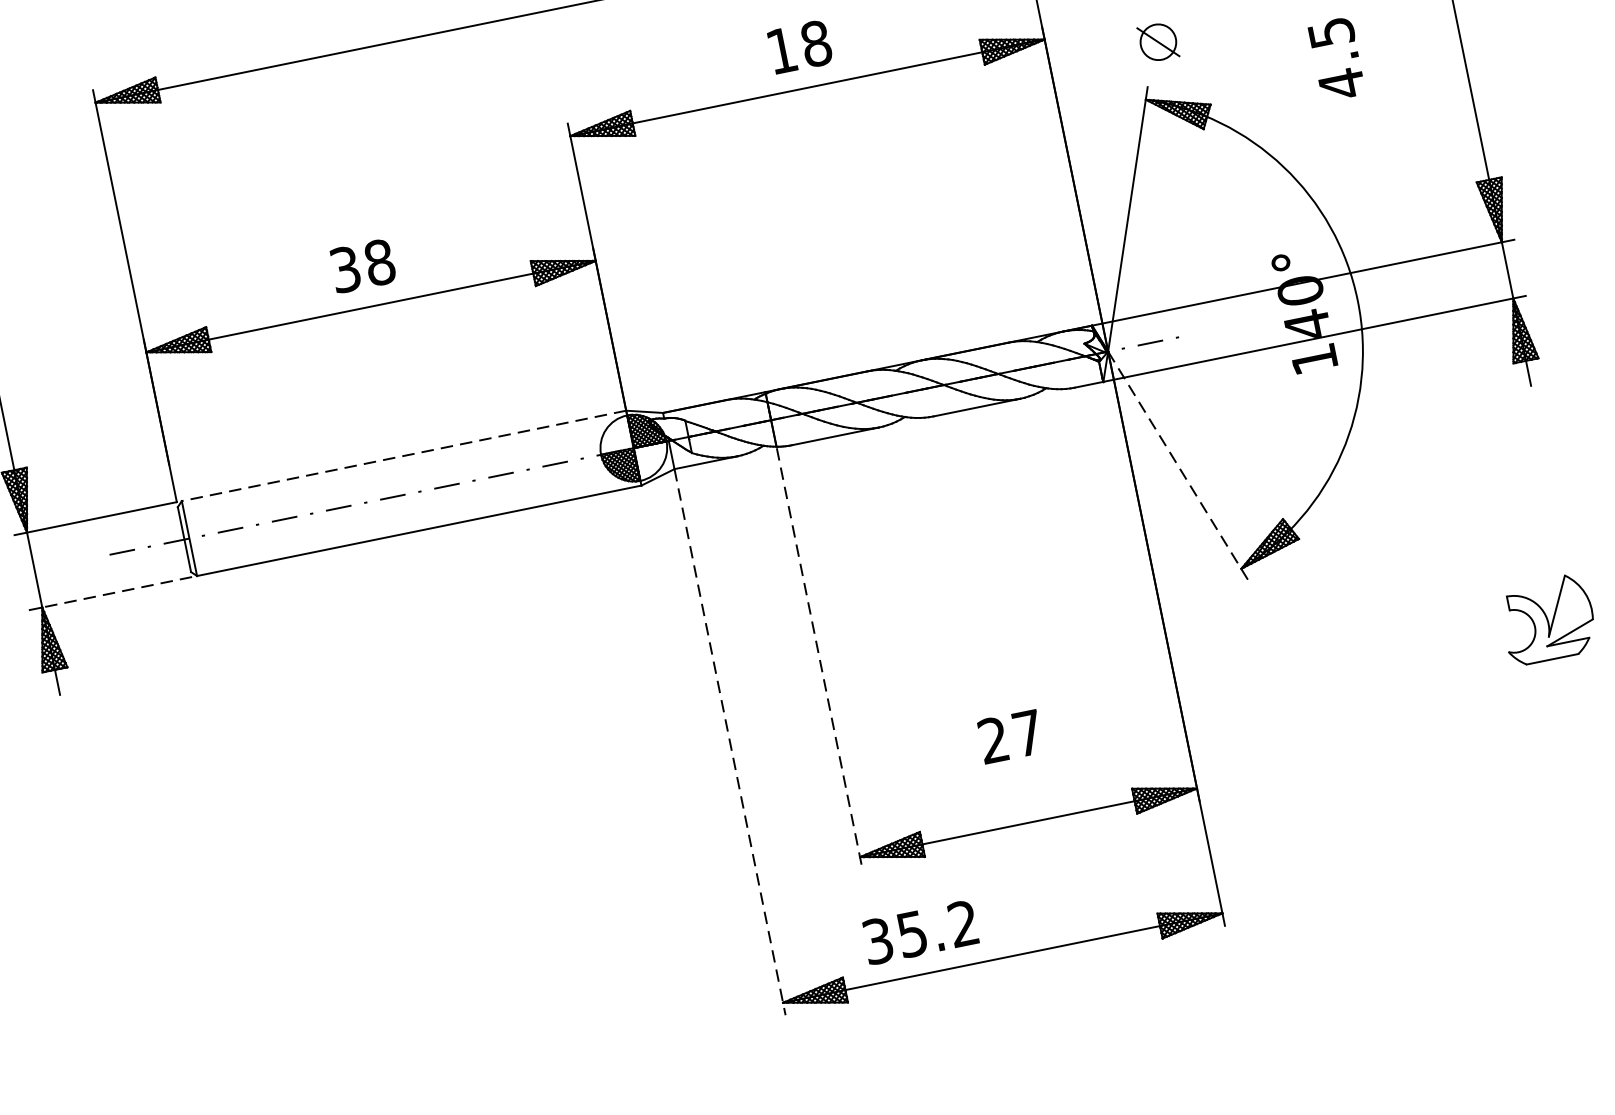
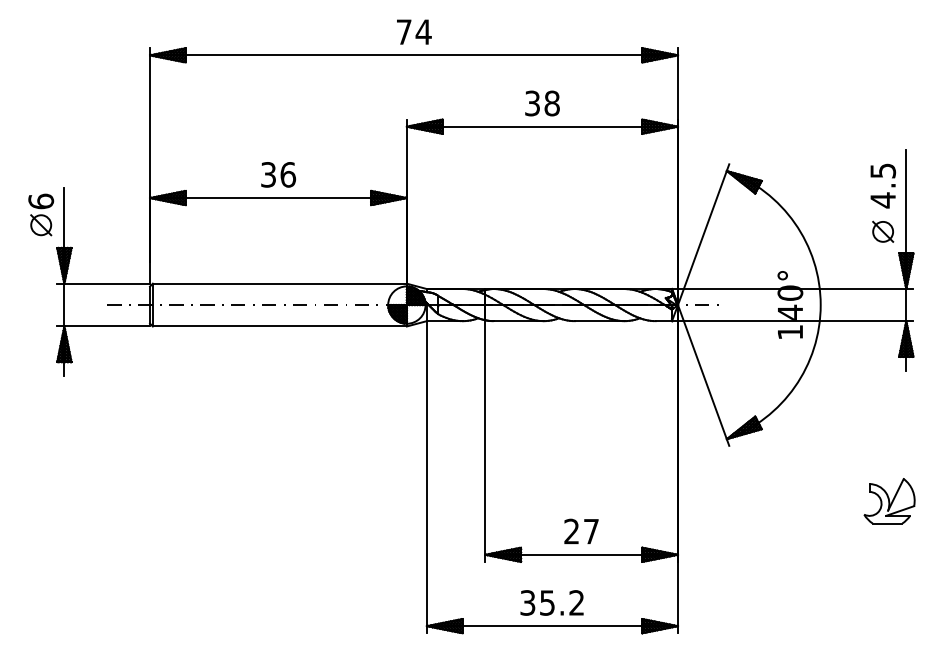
part: (1158, 41) -> (883, 231), moved
text: (781, 50) -> (532, 103), 18 -> 38
text: (1335, 58) -> (882, 185), moved
text: (380, 261) -> (288, 174), 38 -> 36
line: (403, 455) -> (279, 283), dashed -> solid
line: (1177, 465) -> (703, 375), dashed -> solid
line: (117, 592) -> (107, 326), dashed -> solid
line: (820, 660) -> (485, 442), dashed -> solid
text: (1010, 734) -> (581, 530), moved
line: (729, 742) -> (426, 477), dashed -> solid
text: (919, 931) -> (551, 602), moved

